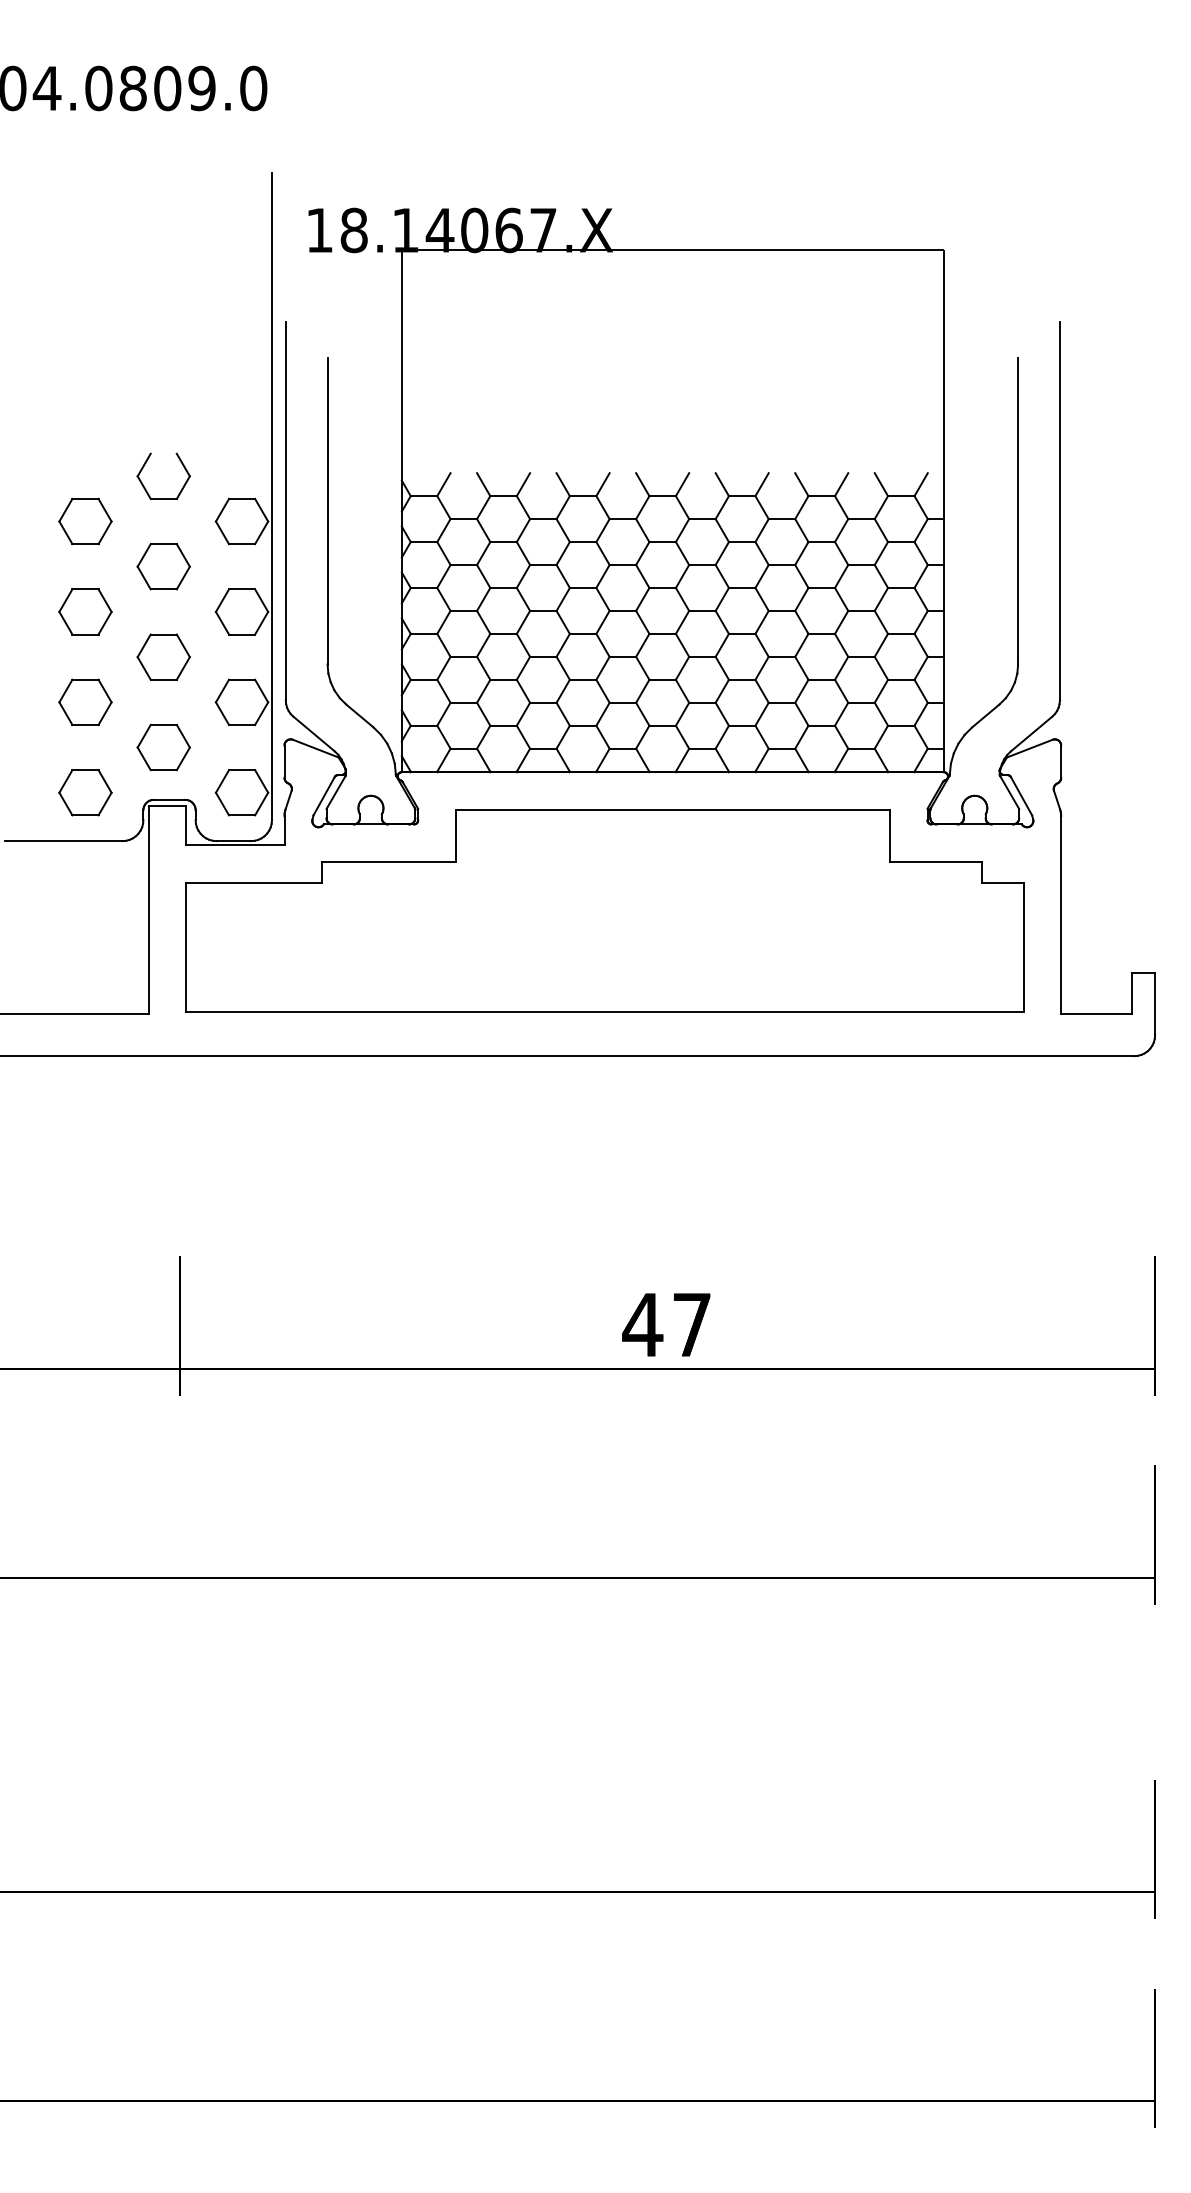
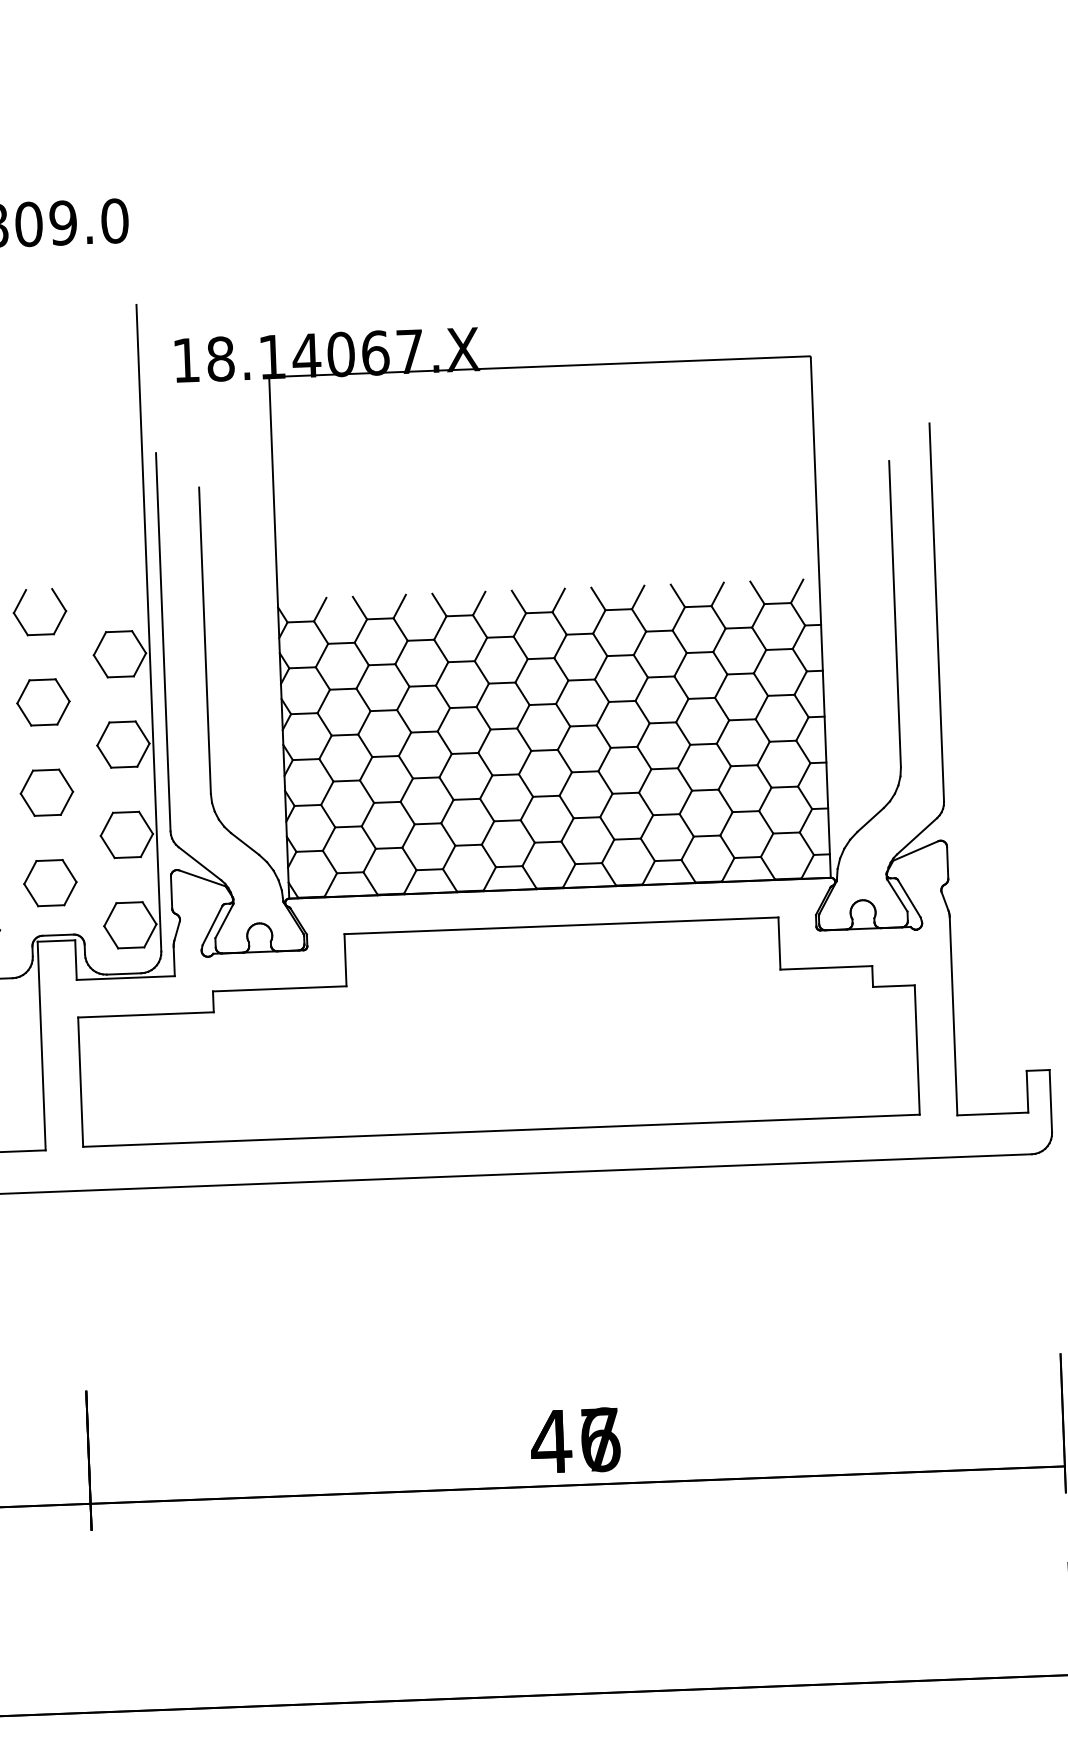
text: (692, 1324) -> (600, 1439), 47 -> 46

